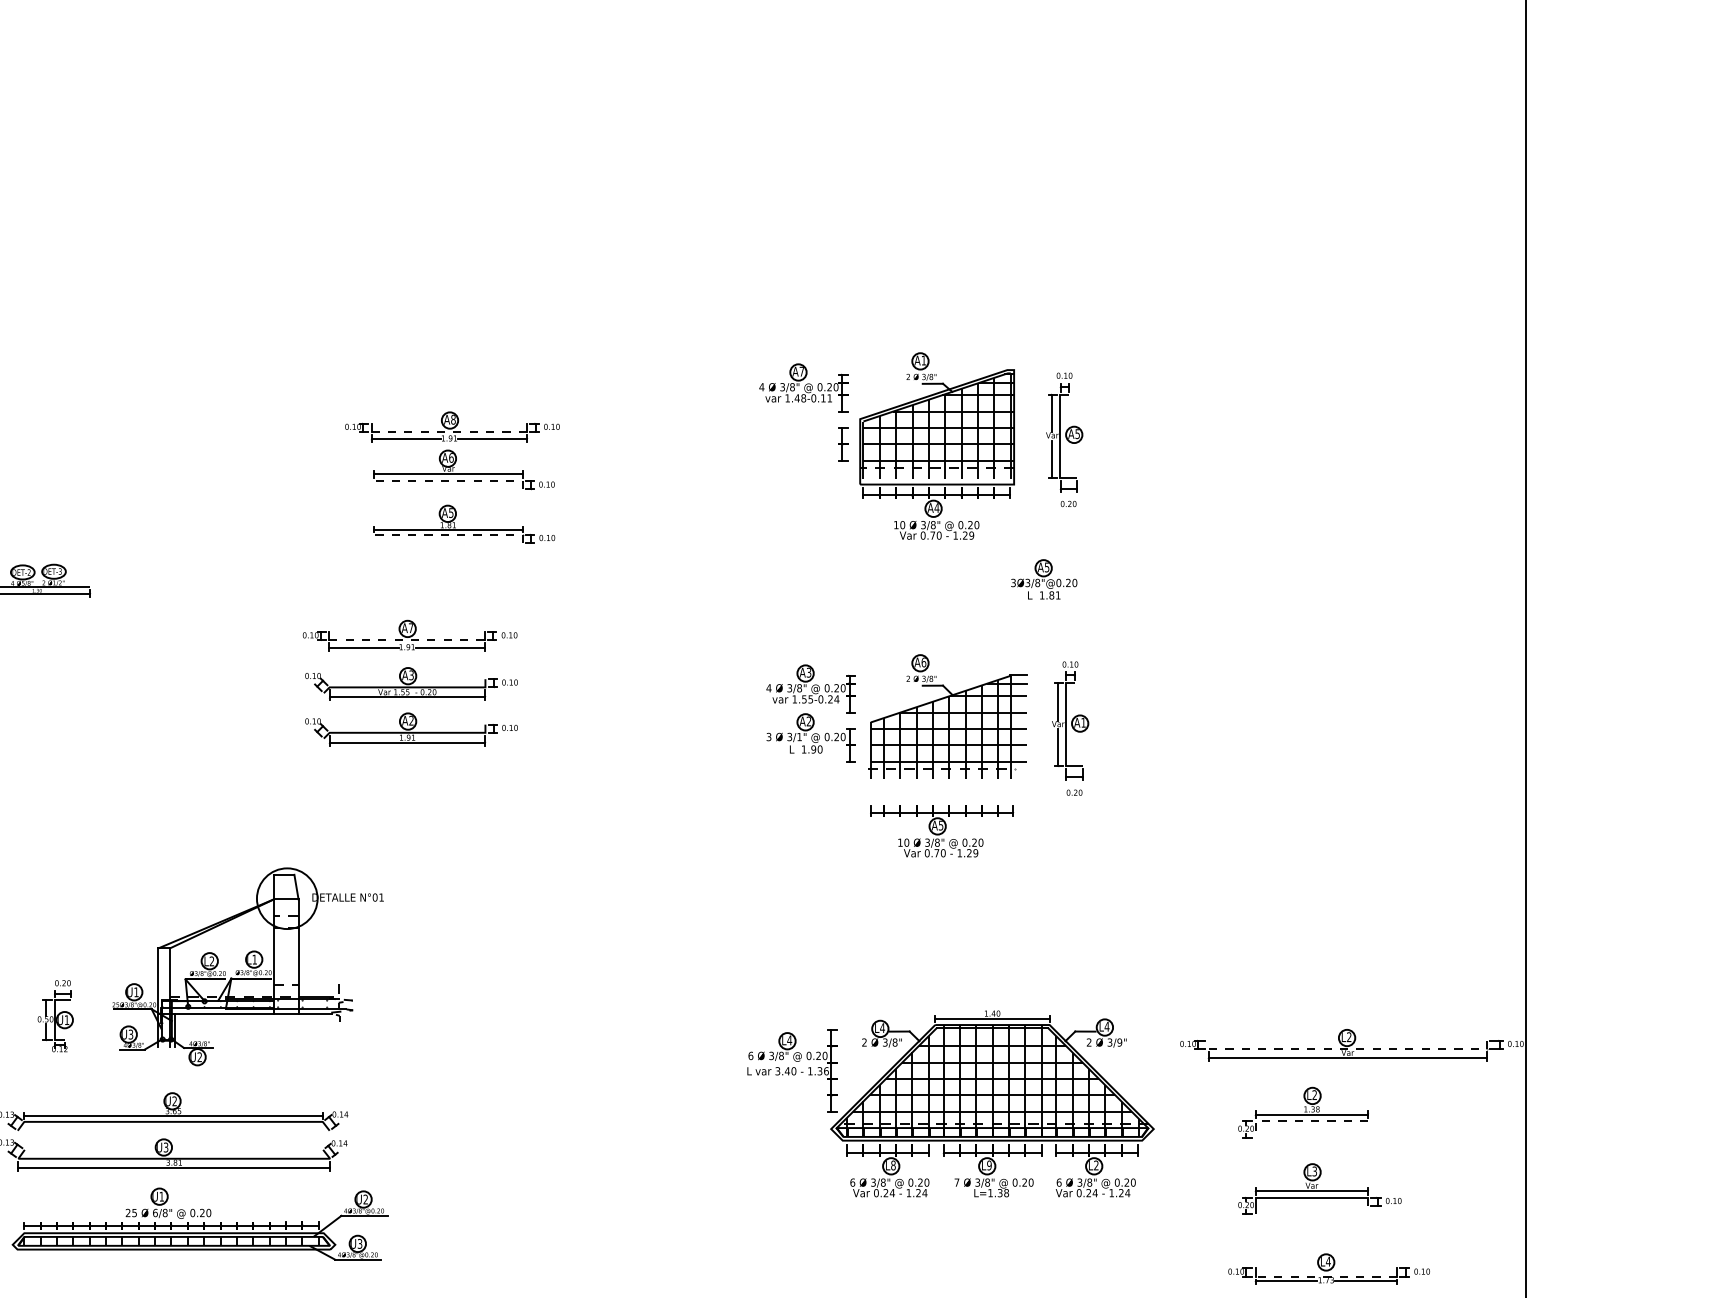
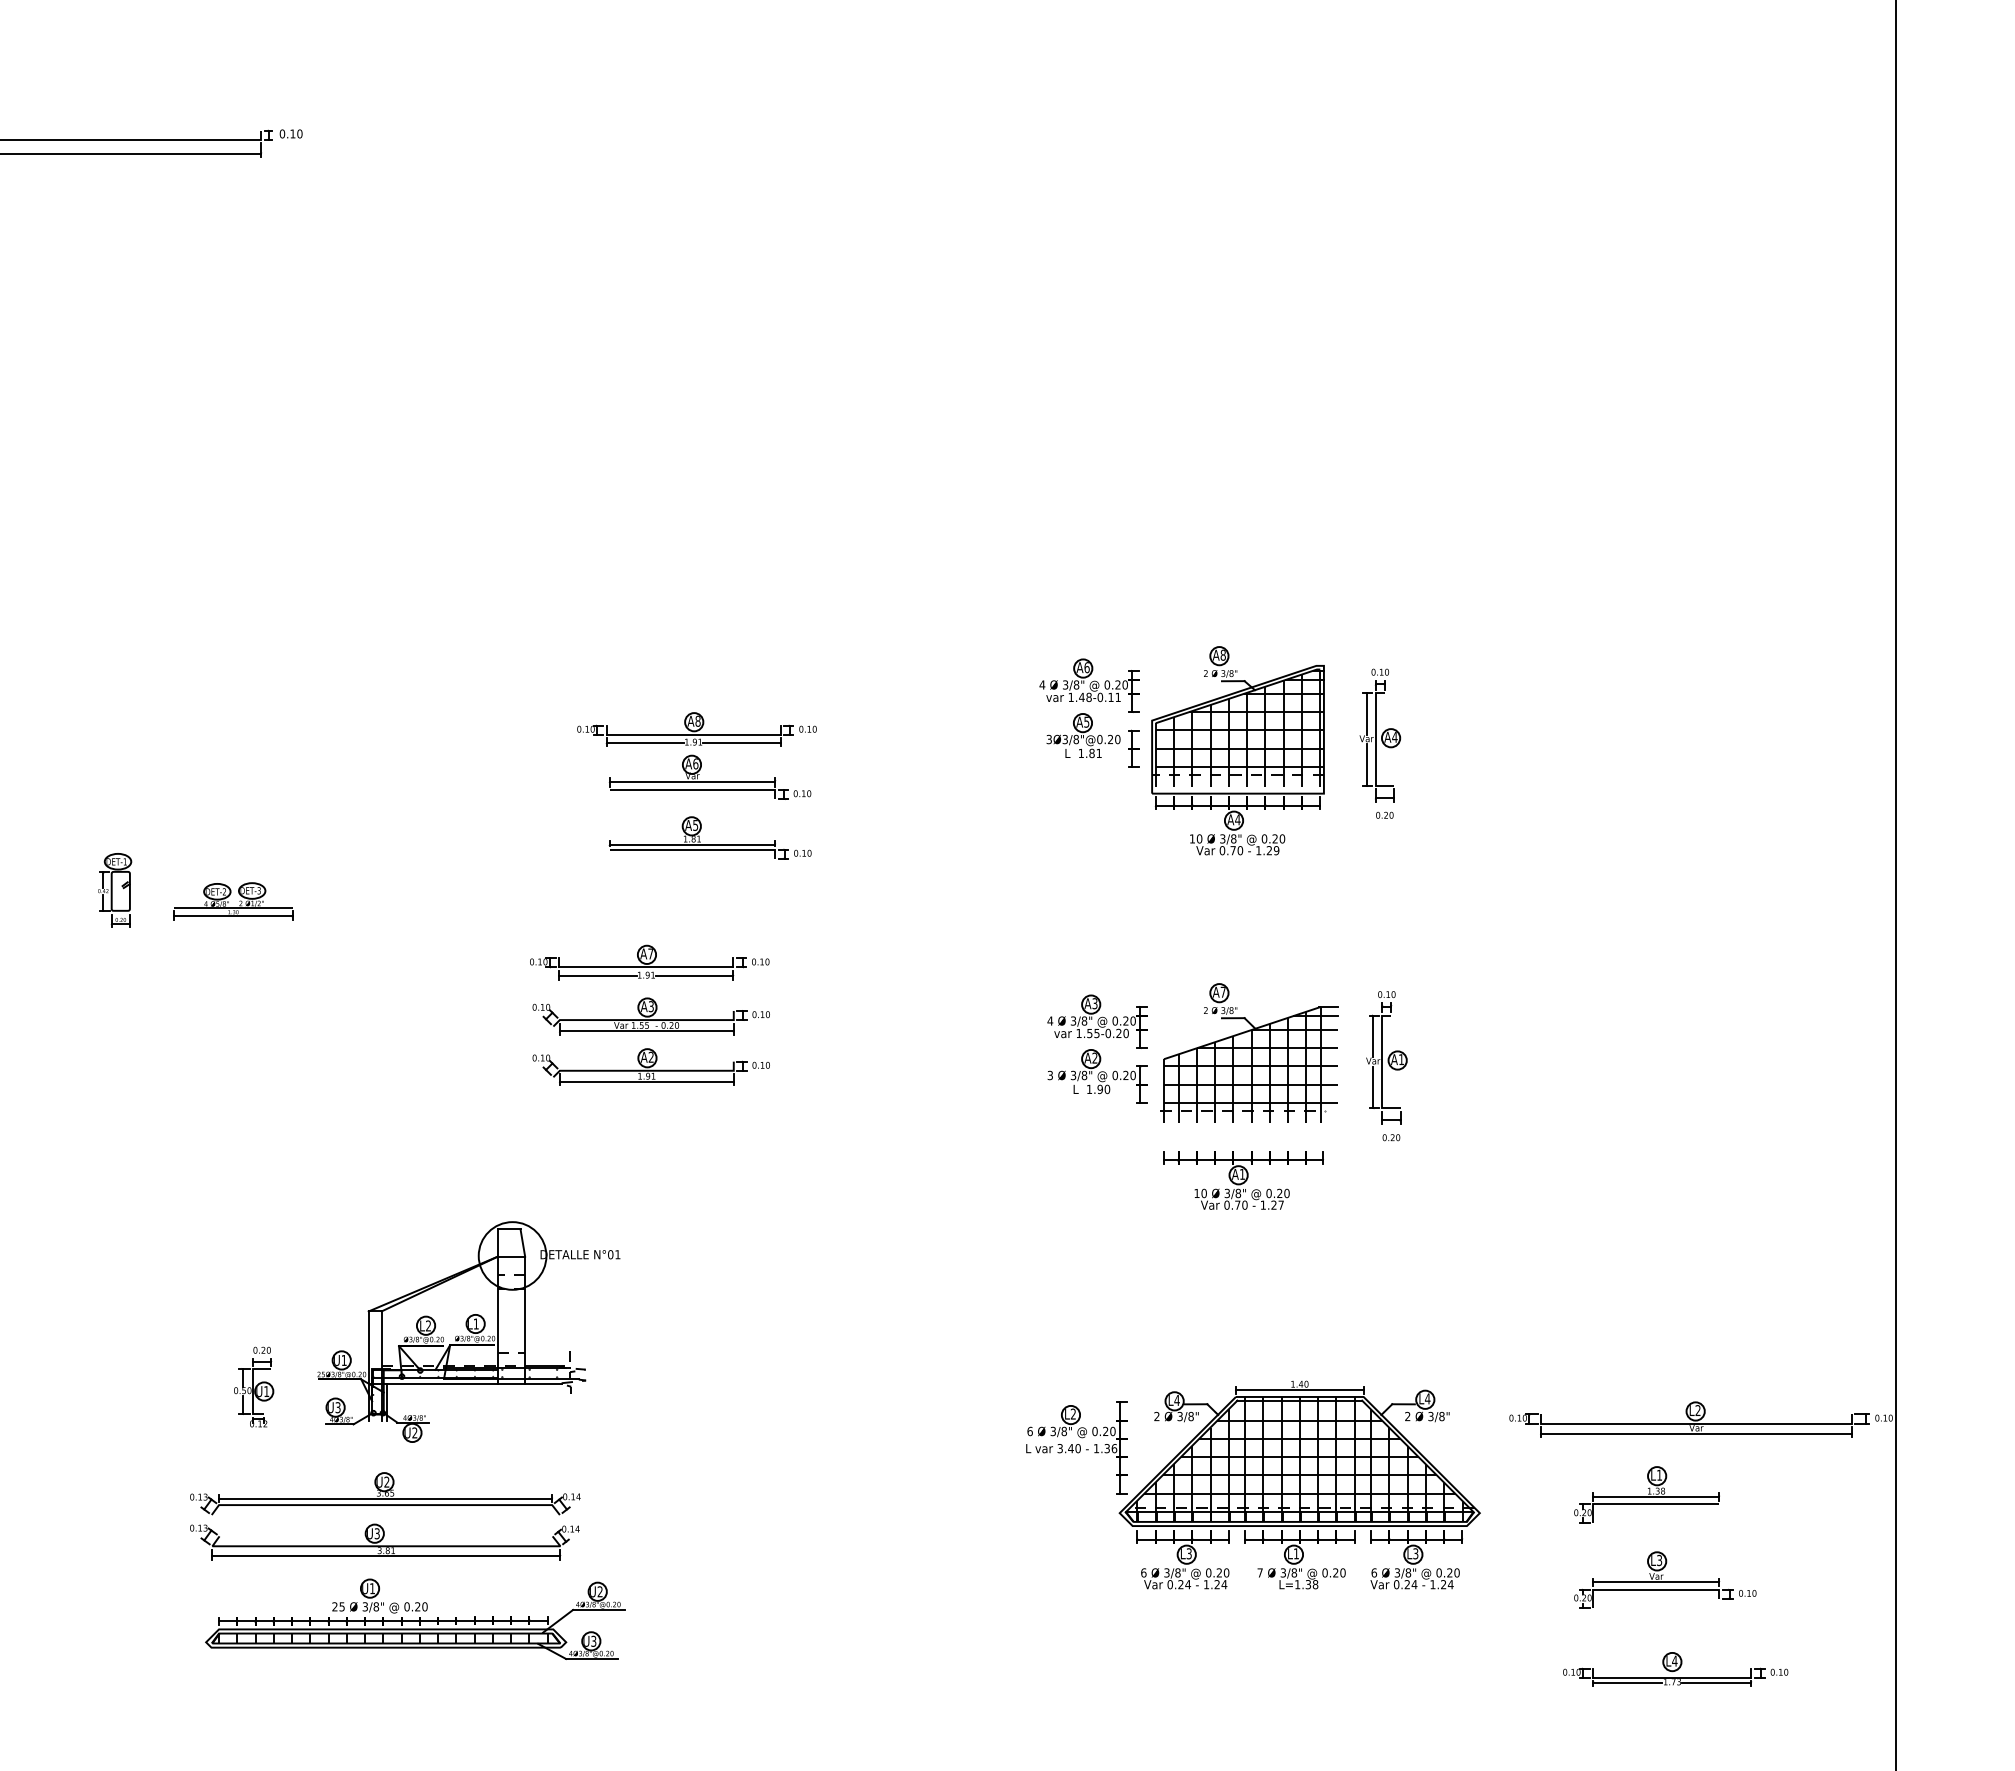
text: (923, 359) -> (1222, 654), A1 -> A8
text: (801, 371) -> (1086, 667), A7 -> A6
line: (449, 431) -> (693, 734), dashed -> solid
text: (1077, 433) -> (1394, 736), A5 -> A4
line: (452, 481) -> (697, 790), dashed -> solid
line: (452, 534) -> (697, 849), dashed -> solid
part: (1044, 579) -> (1083, 735), moved
line: (407, 640) -> (646, 967), dashed -> solid
text: (923, 661) -> (1222, 991), A6 -> A7
text: (837, 699) -> (1126, 1033), 1.55-0.24 -> 1.55-0.20
text: (799, 737) -> (1084, 1075), 3/1" -> 3/8"
text: (941, 825) -> (1242, 1174), A5 -> A1
text: (975, 852) -> (1280, 1204), 1.29 -> 1.27
text: (789, 1039) -> (1073, 1413), L4 -> L2
text: (1119, 1042) -> (1441, 1416), 3/9" -> 3/8"
line: (1346, 1048) -> (1695, 1423), dashed -> solid
text: (1314, 1094) -> (1659, 1474), L2 -> L1
line: (1303, 1121) -> (1646, 1504), dashed -> solid
text: (892, 1165) -> (1188, 1553), L8 -> L3
text: (989, 1165) -> (1296, 1553), L9 -> L1
text: (1096, 1166) -> (1415, 1554), L2 -> L3
text: (155, 1212) -> (365, 1606), 6/8" -> 3/8"
line: (1326, 1276) -> (1672, 1677), dashed -> solid

